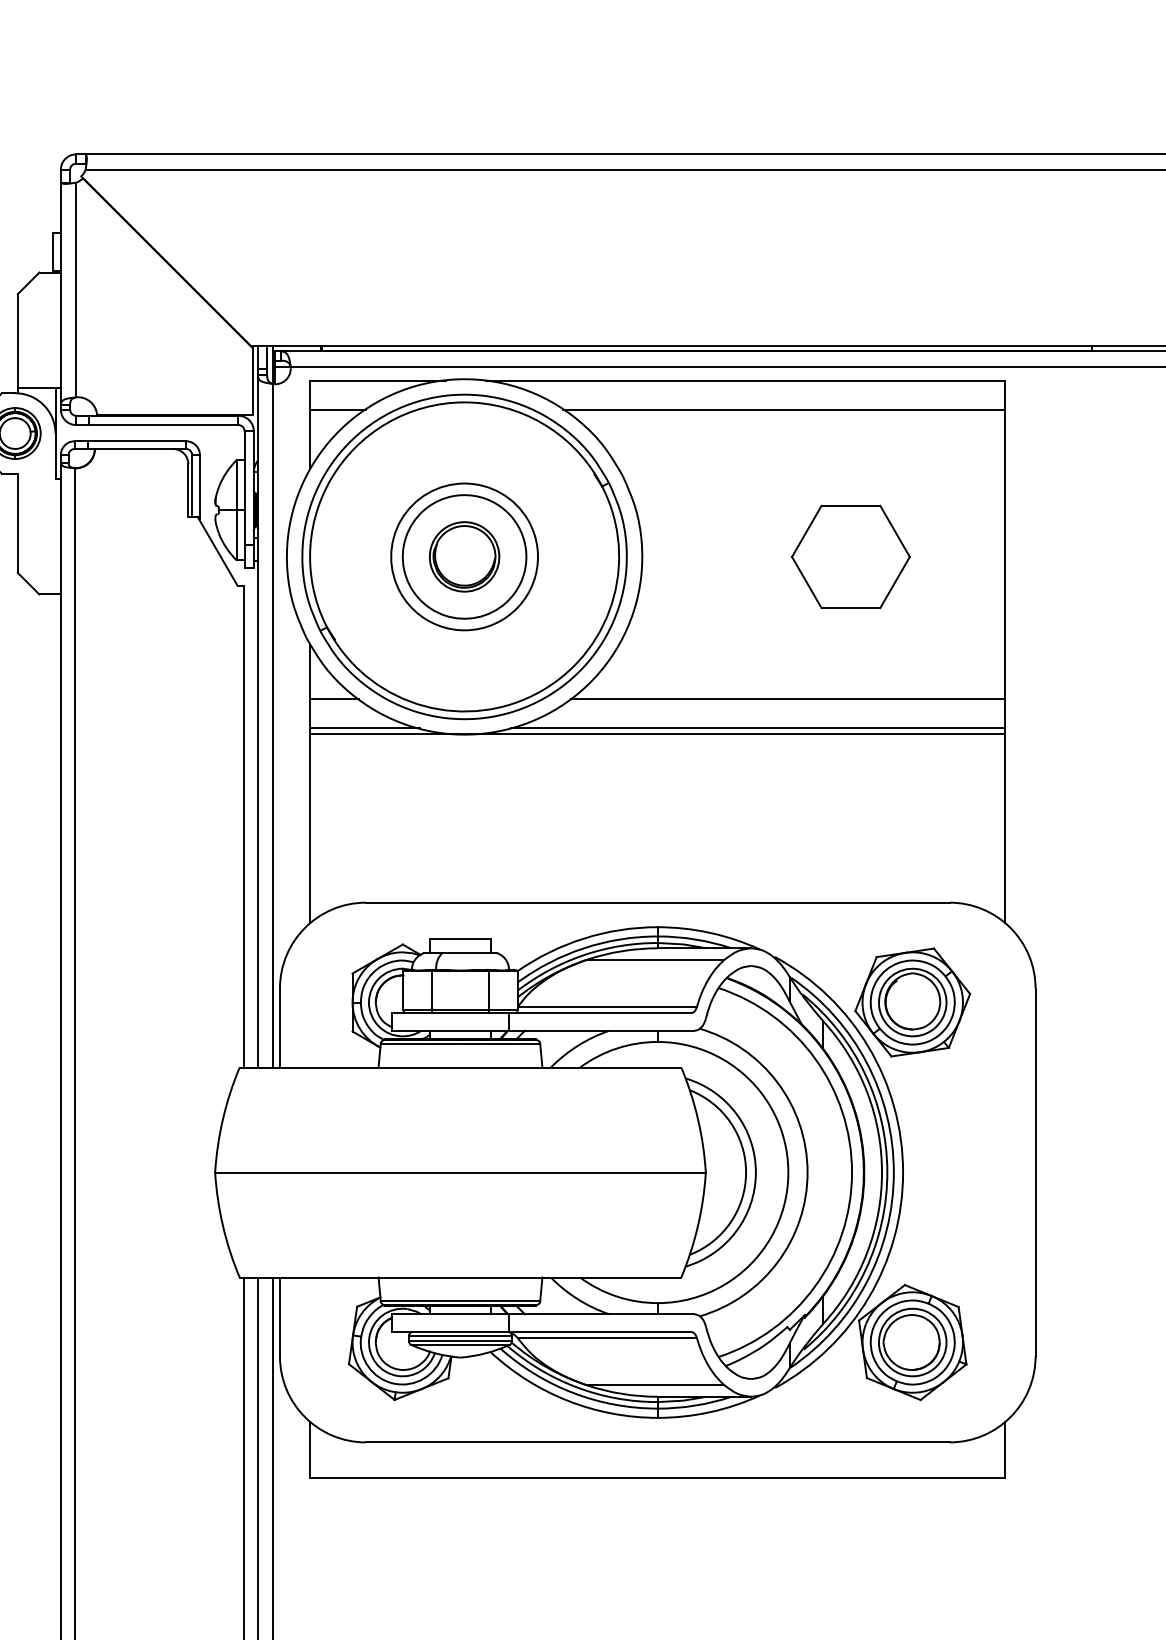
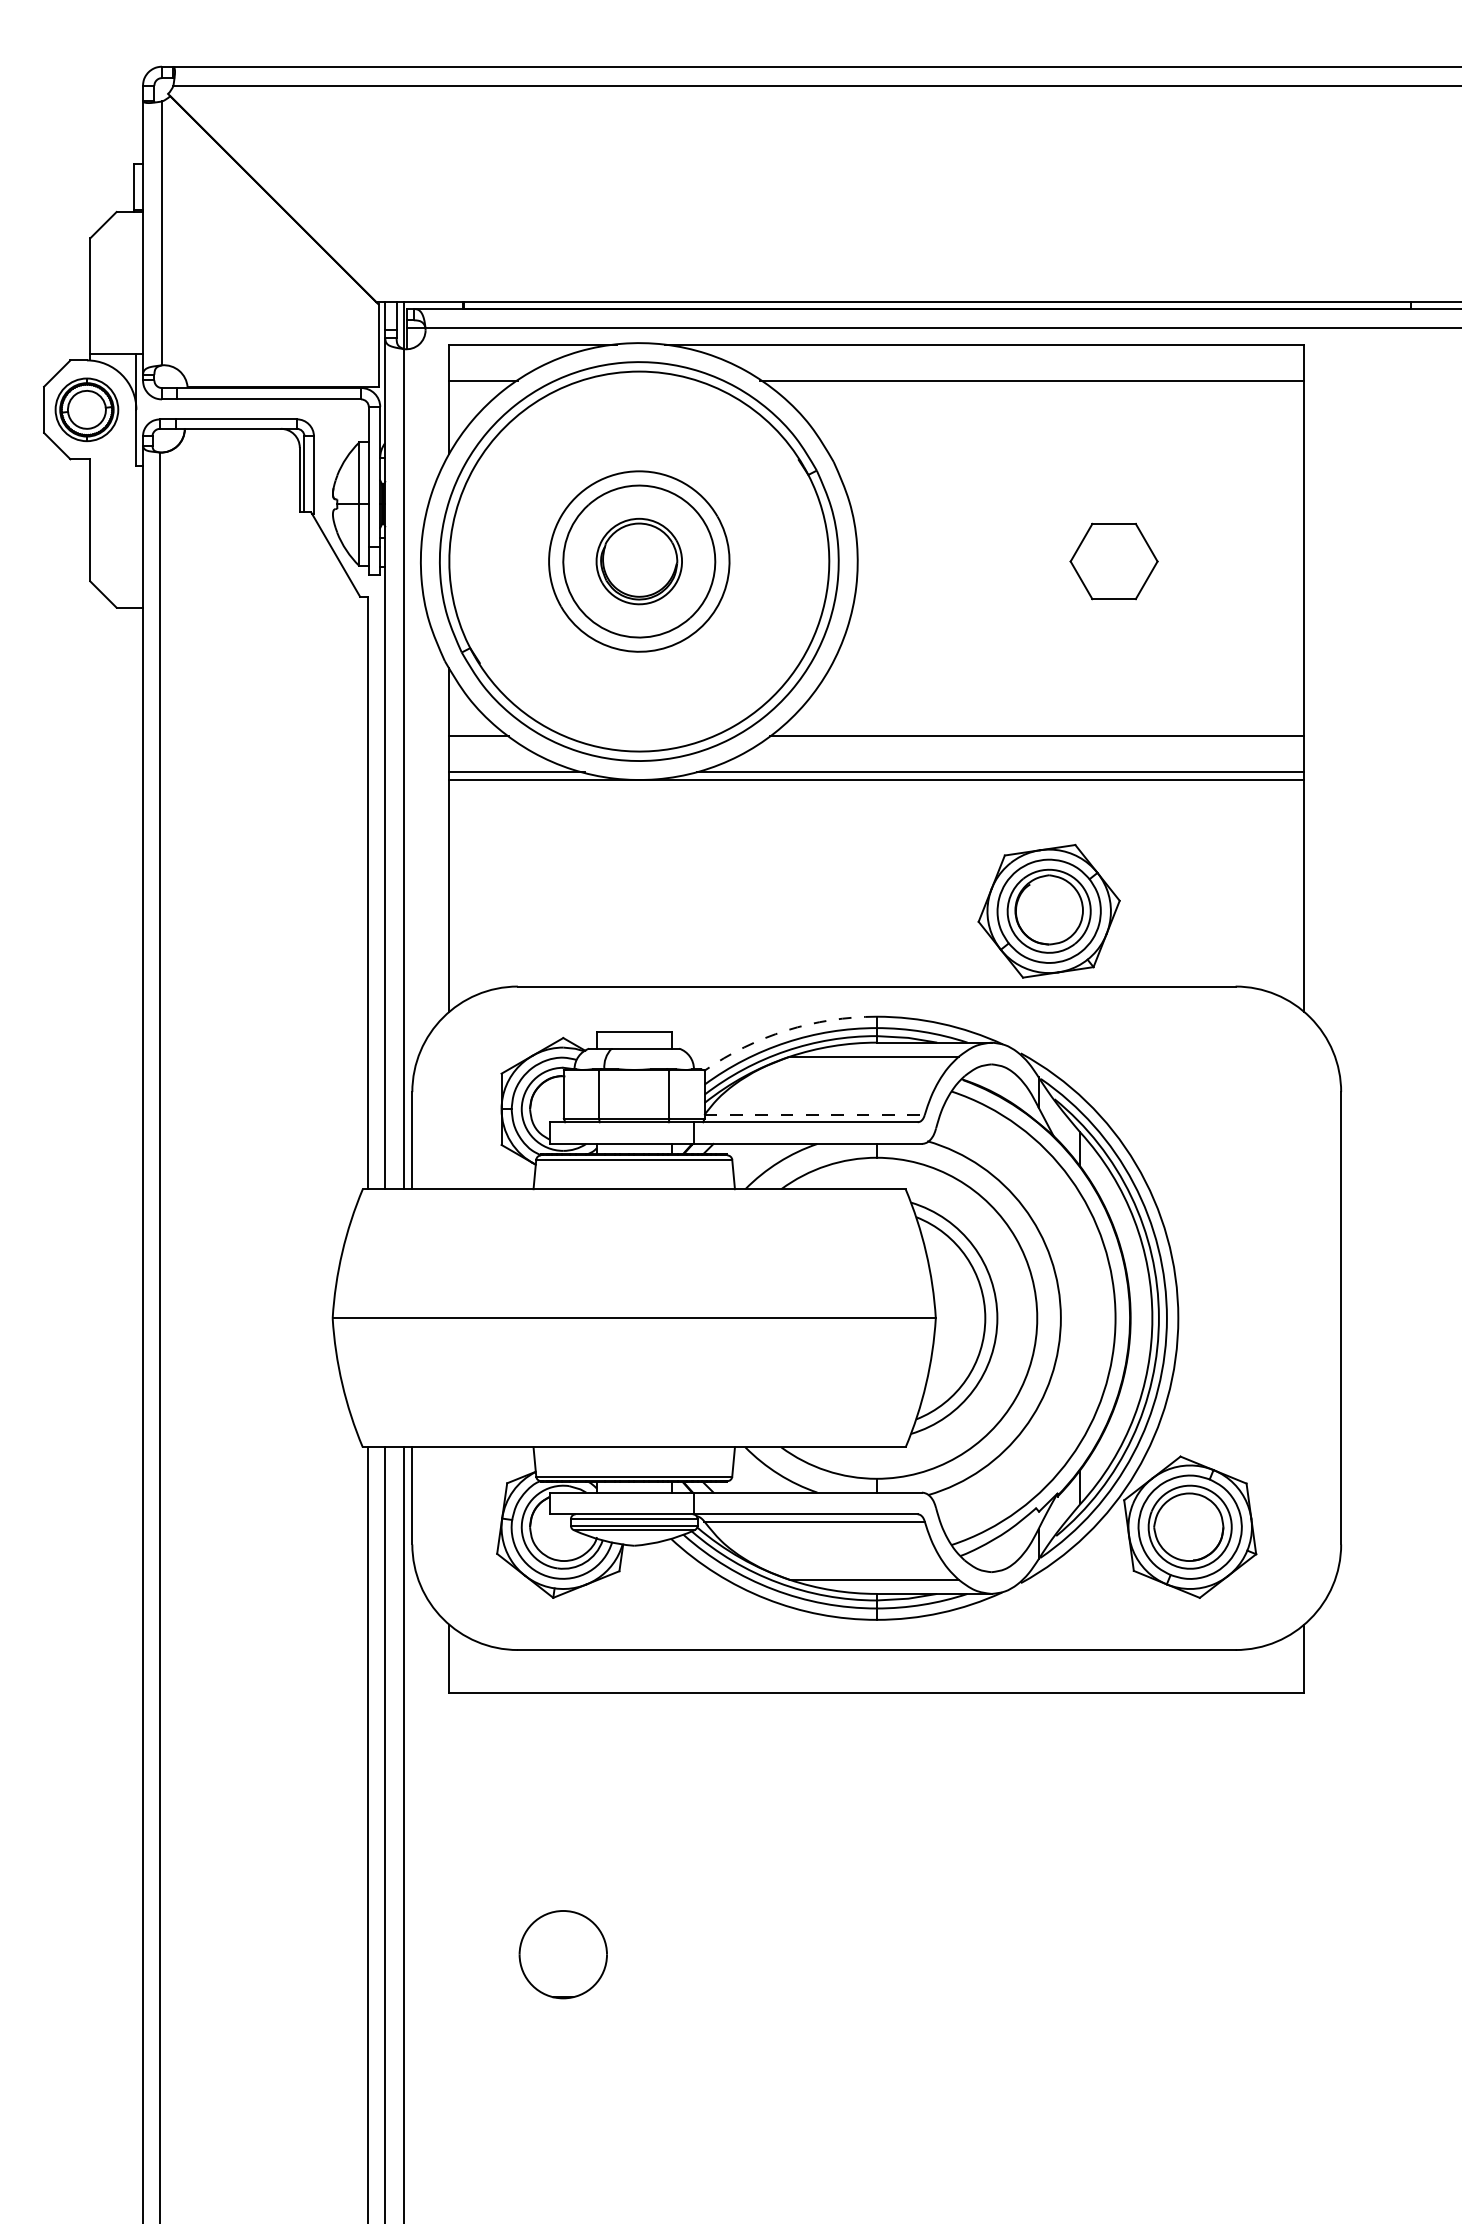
part: (850, 556) -> (1113, 561), size x0.6
arc: (584, 938) -> (786, 1030), solid -> dashed
part: (912, 1001) -> (1048, 910), moved
line: (607, 1007) -> (815, 1115), solid -> dashed

